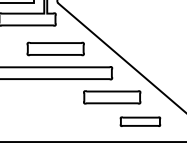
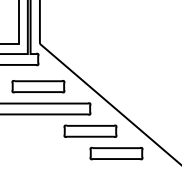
part: (140, 121) -> (116, 153), size x1.43

